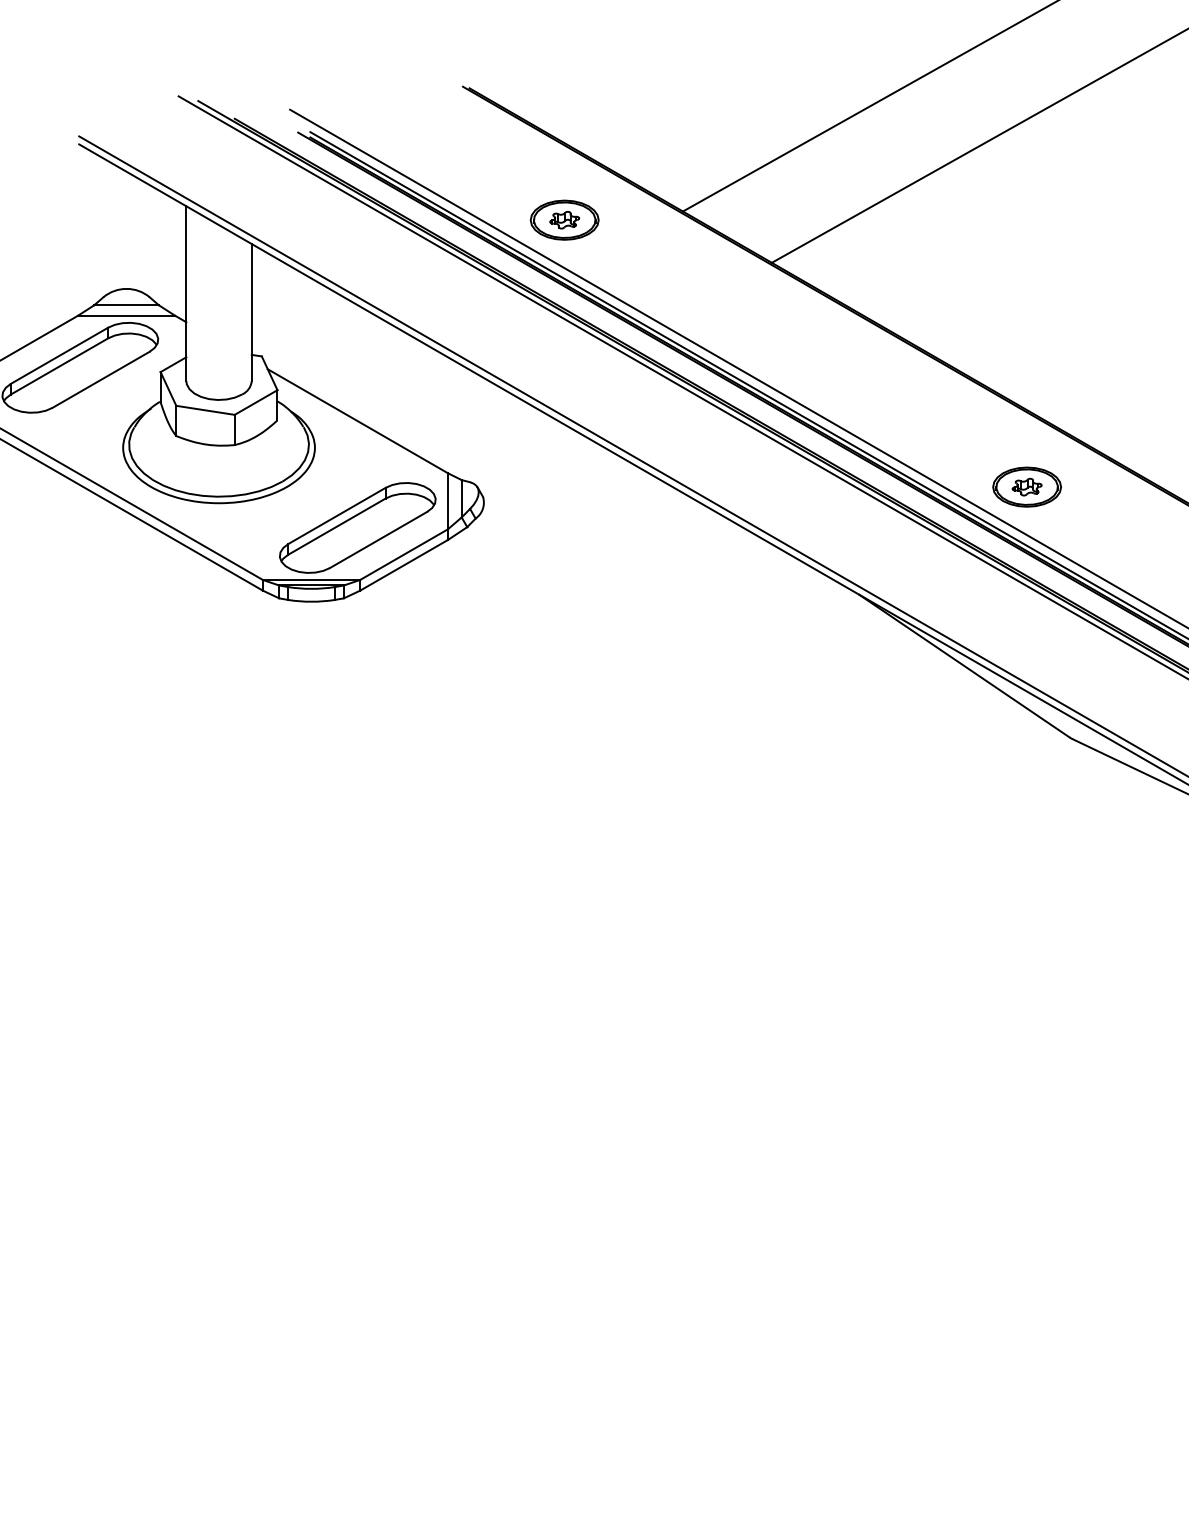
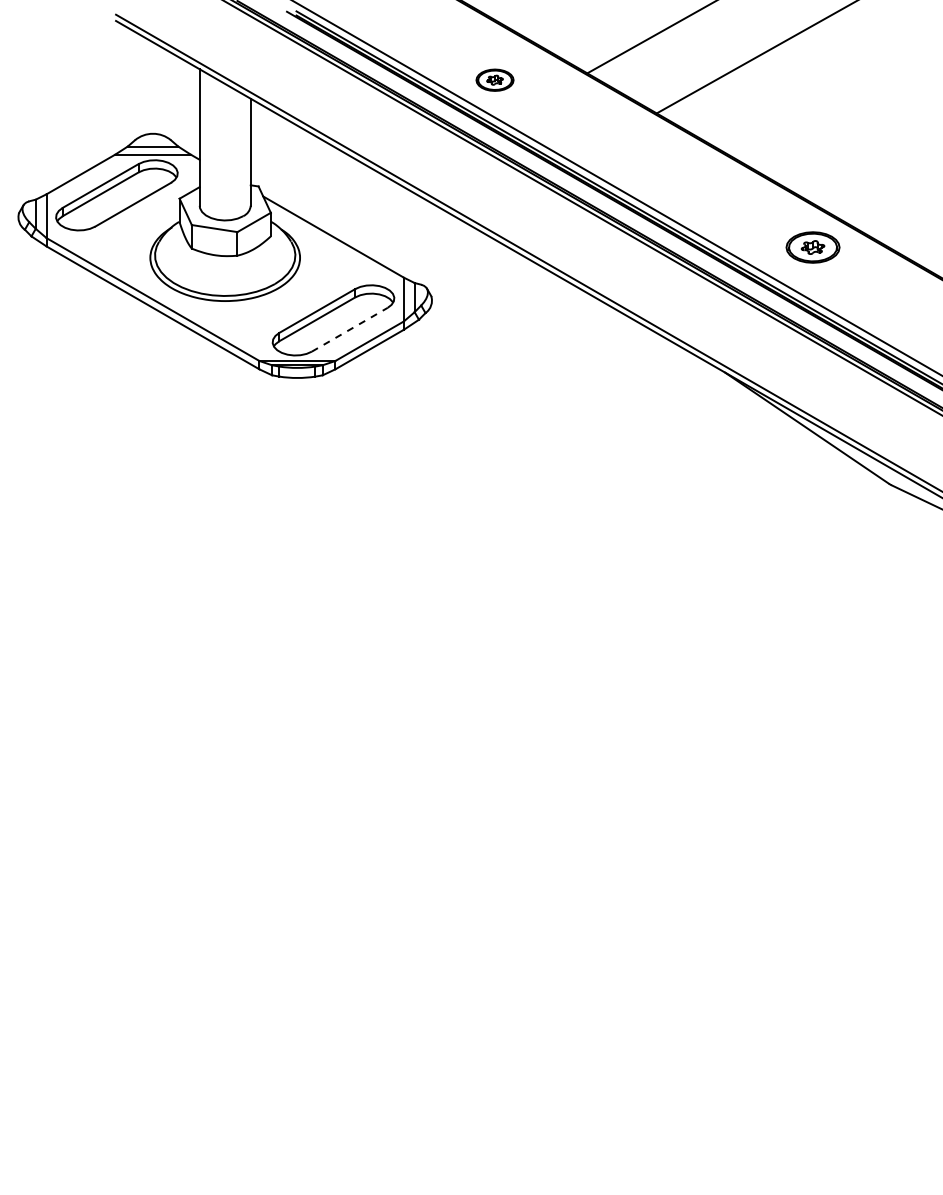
part: (563, 220) -> (494, 80), size x0.7
part: (1026, 487) -> (812, 247), moved
line: (378, 539) -> (349, 329), solid -> dashed

